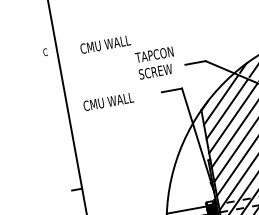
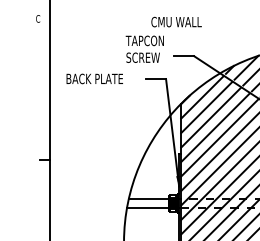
text: (105, 44) -> (176, 21), moved
text: (111, 100) -> (94, 78), CMU WALL -> BACK PLATE

